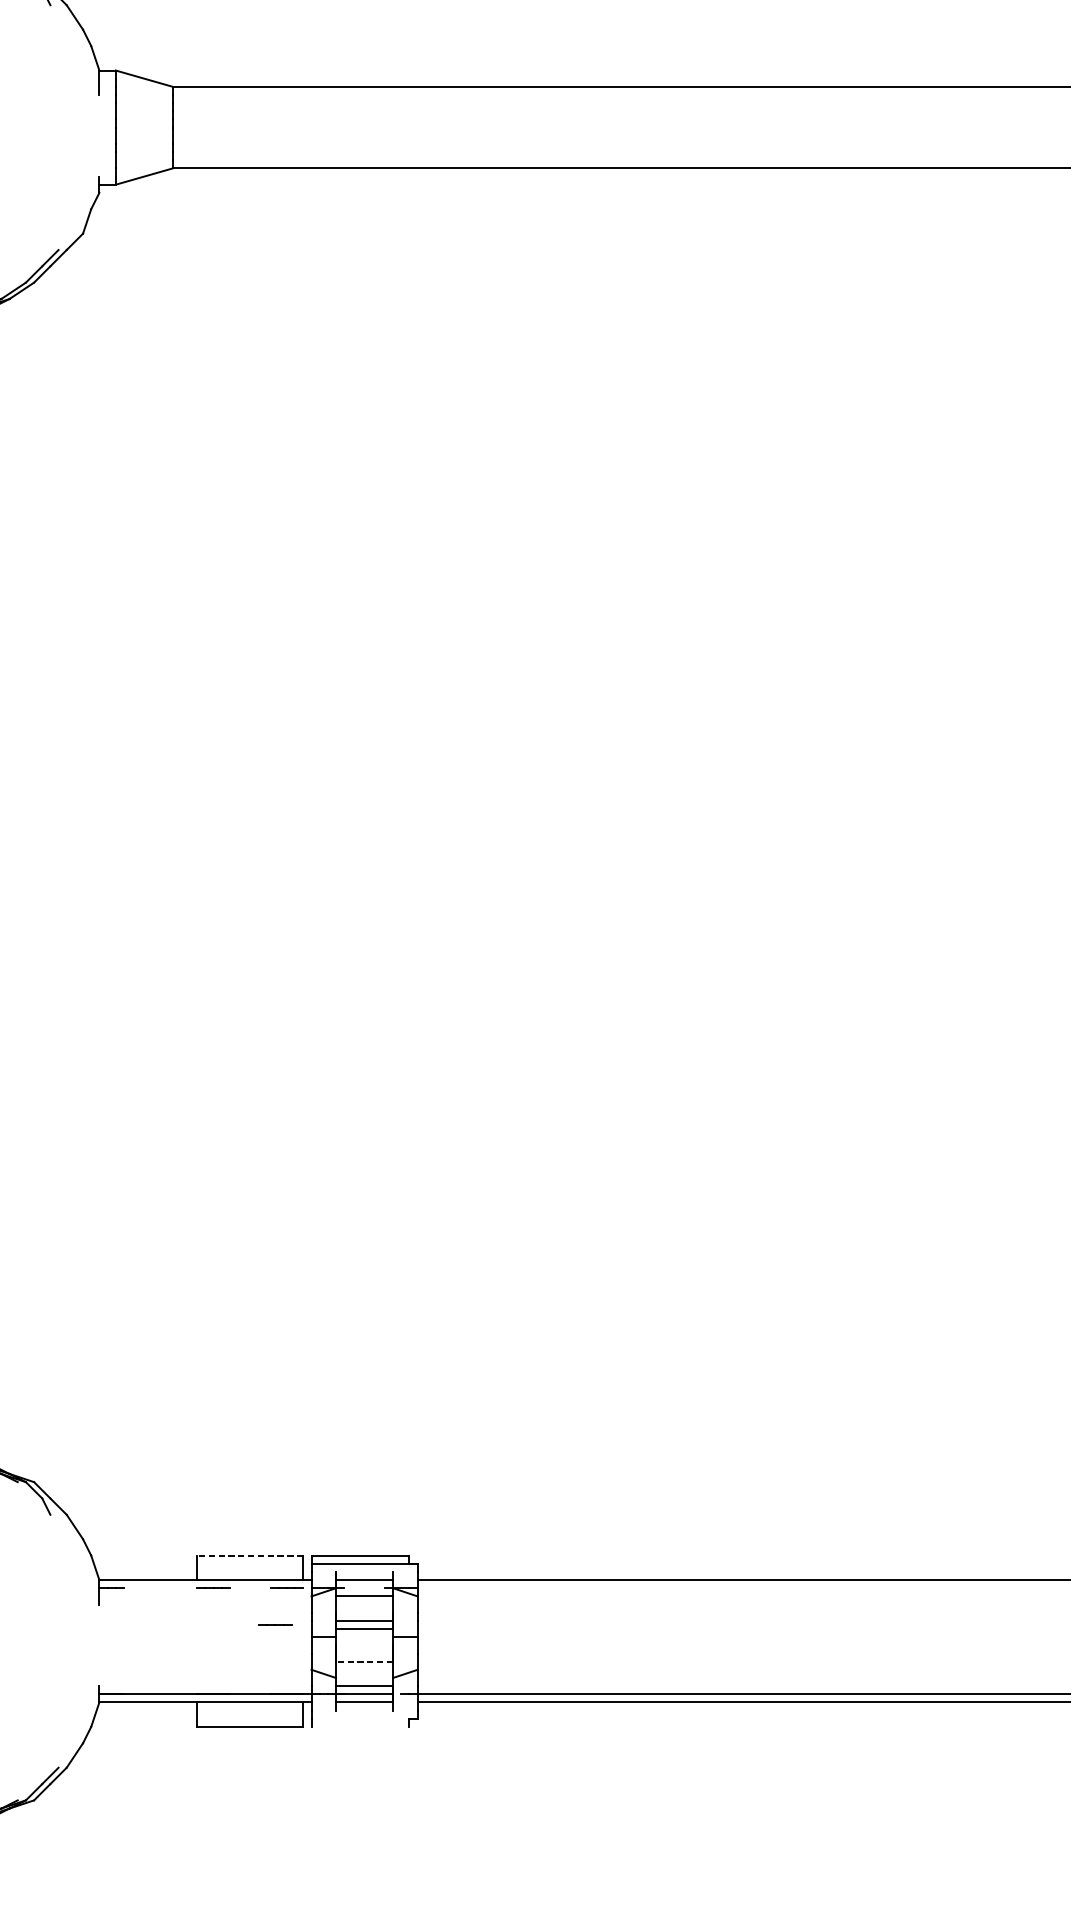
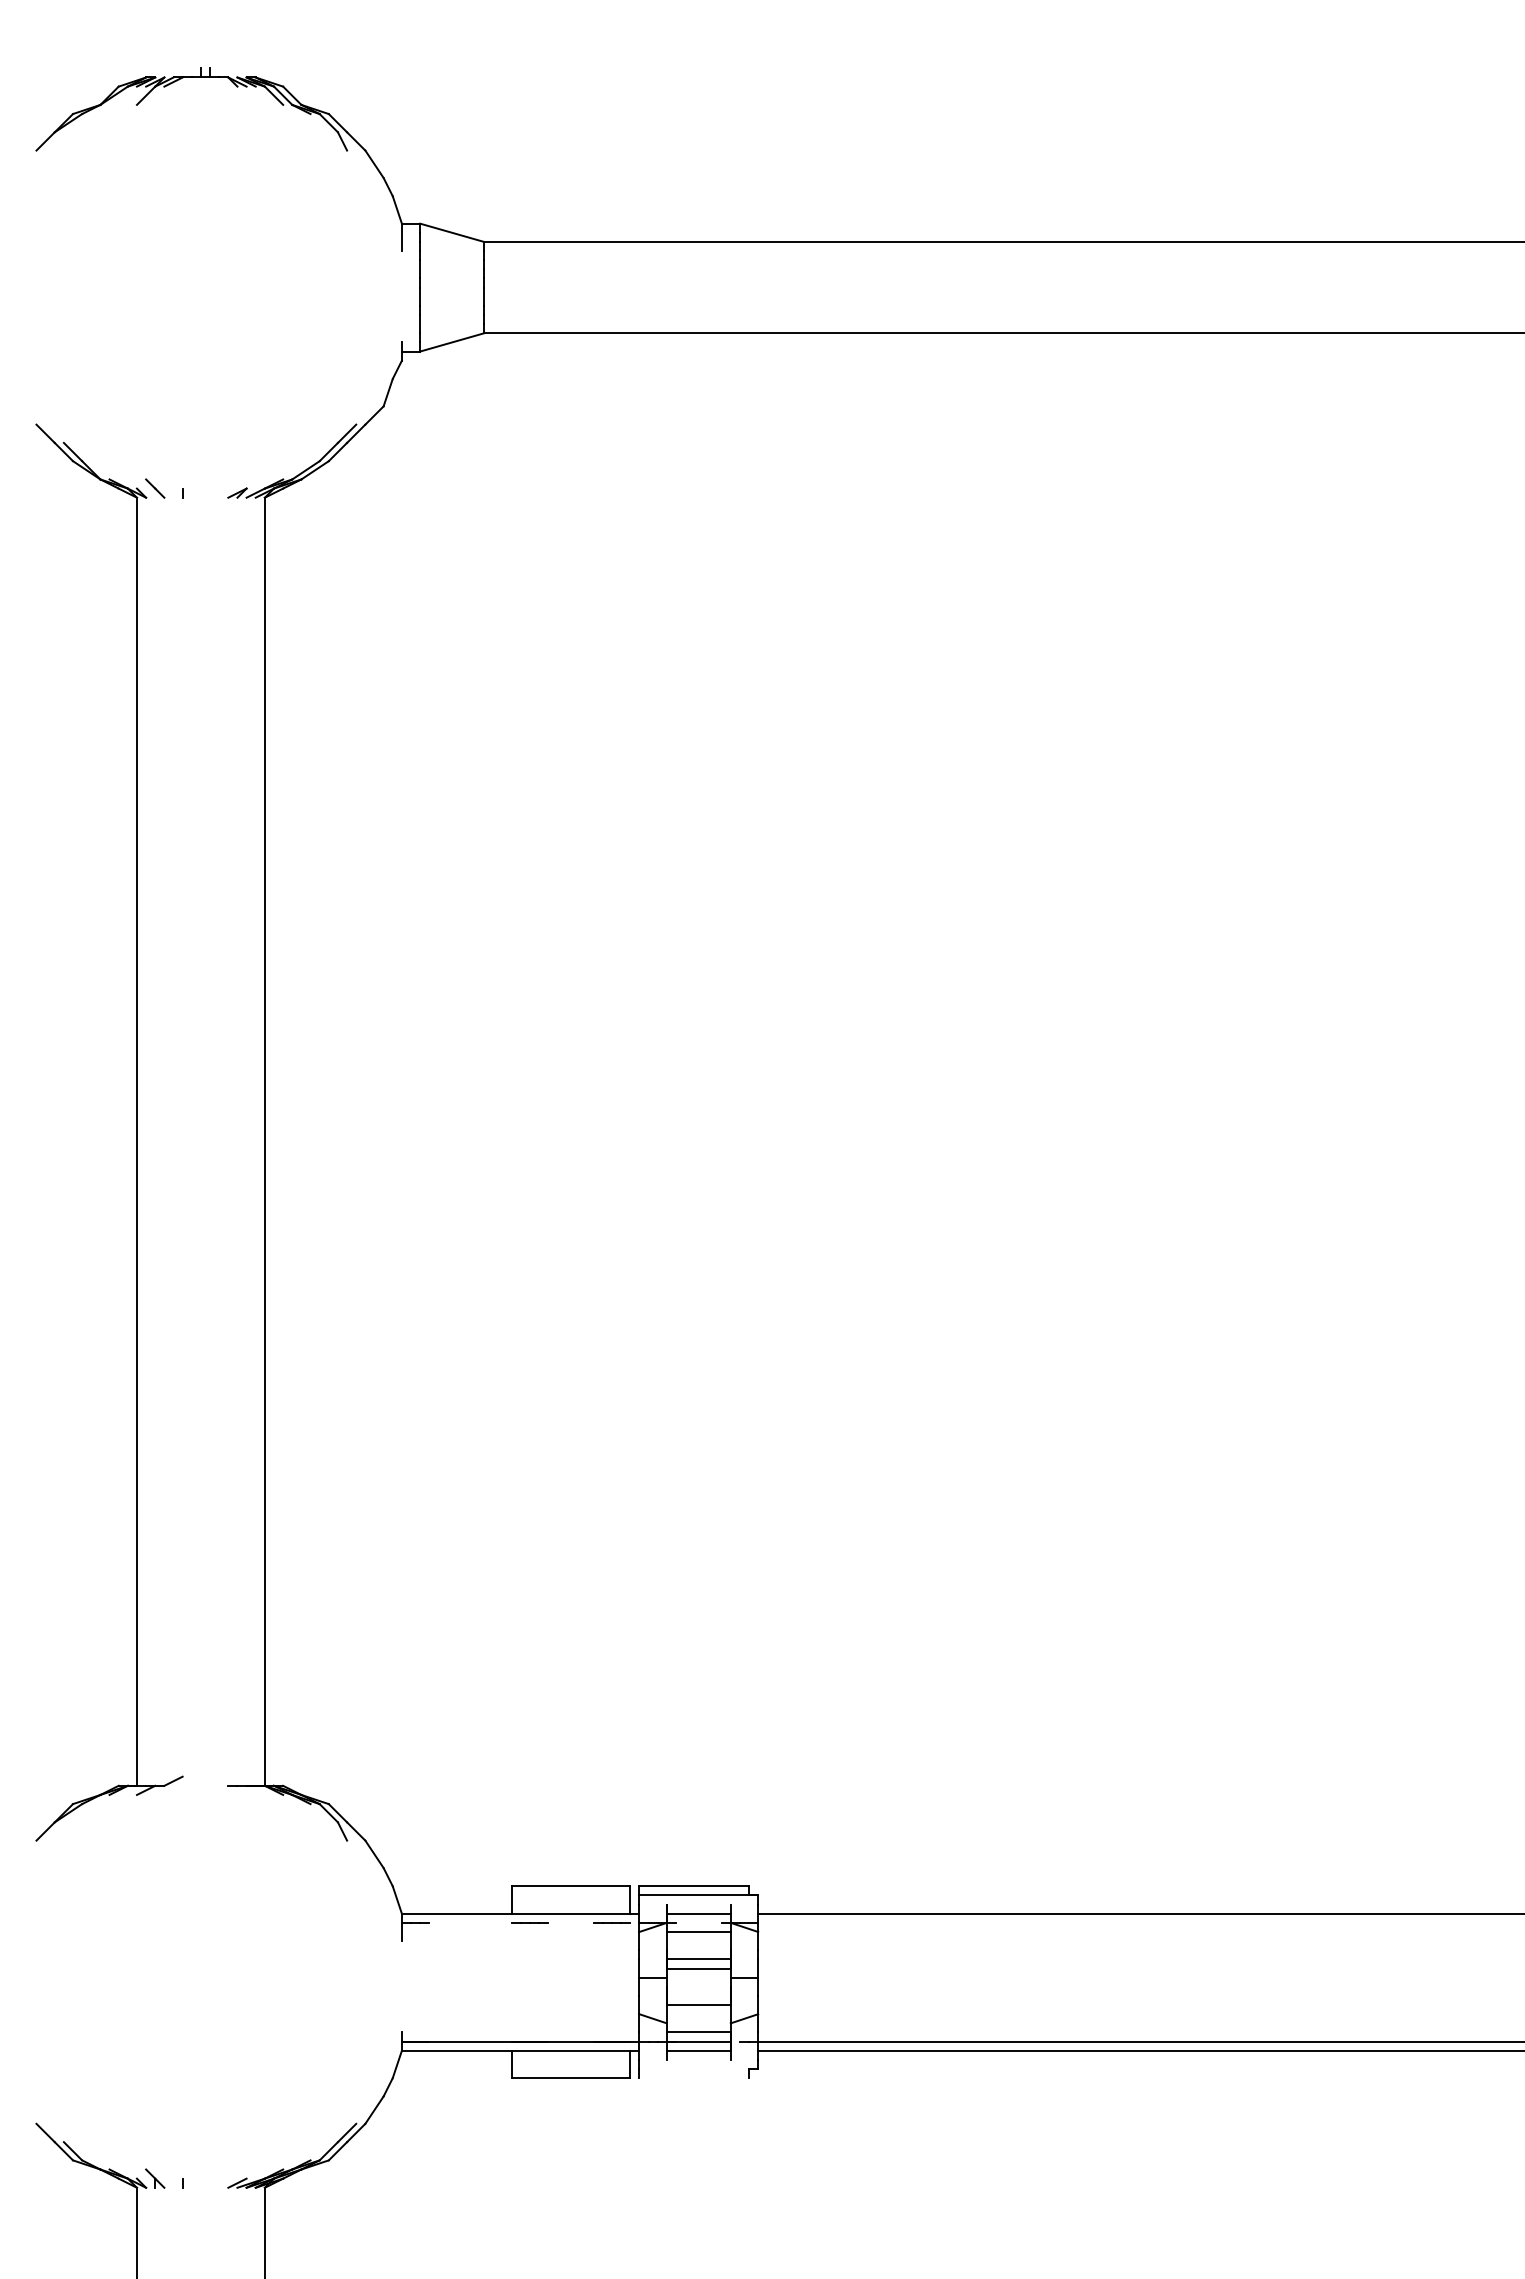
line: (249, 1555) -> (570, 1886), dashed -> solid
line: (274, 1624) -> (598, 1963), removed
line: (364, 1662) -> (698, 2005), dashed -> solid

